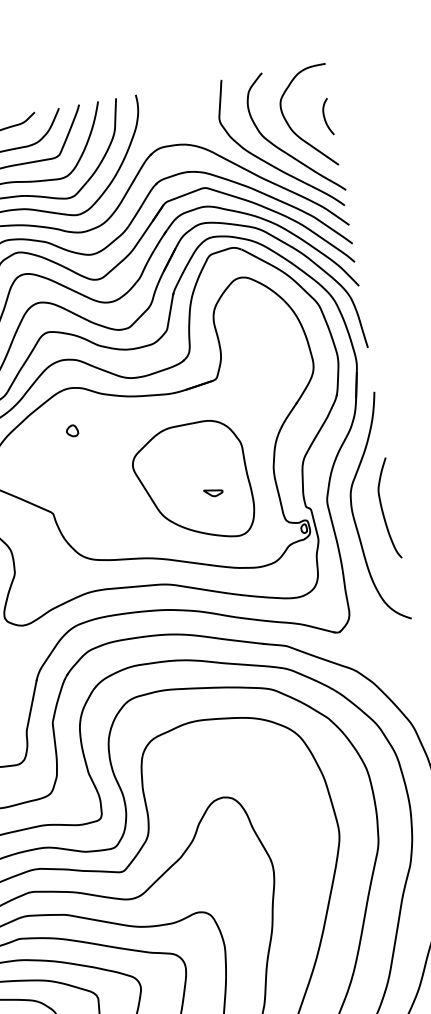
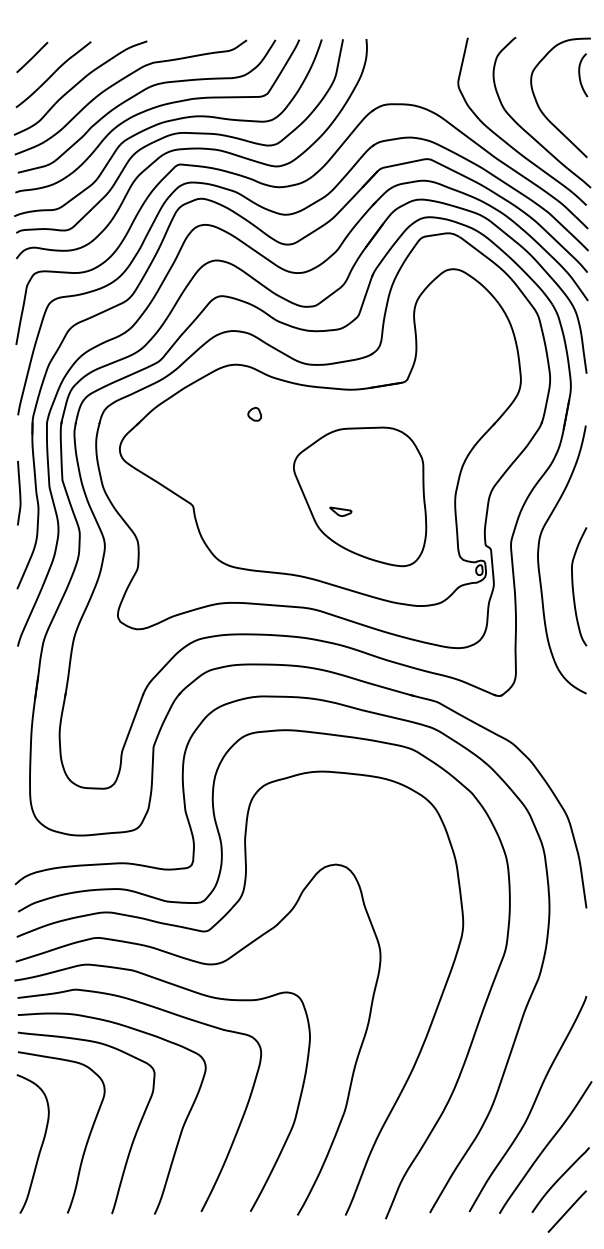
curve: (325, 117) -> (580, 75), moved
part: (72, 430) -> (254, 413), moved
part: (213, 492) -> (340, 511), moved
curve: (382, 509) -> (573, 586), moved

